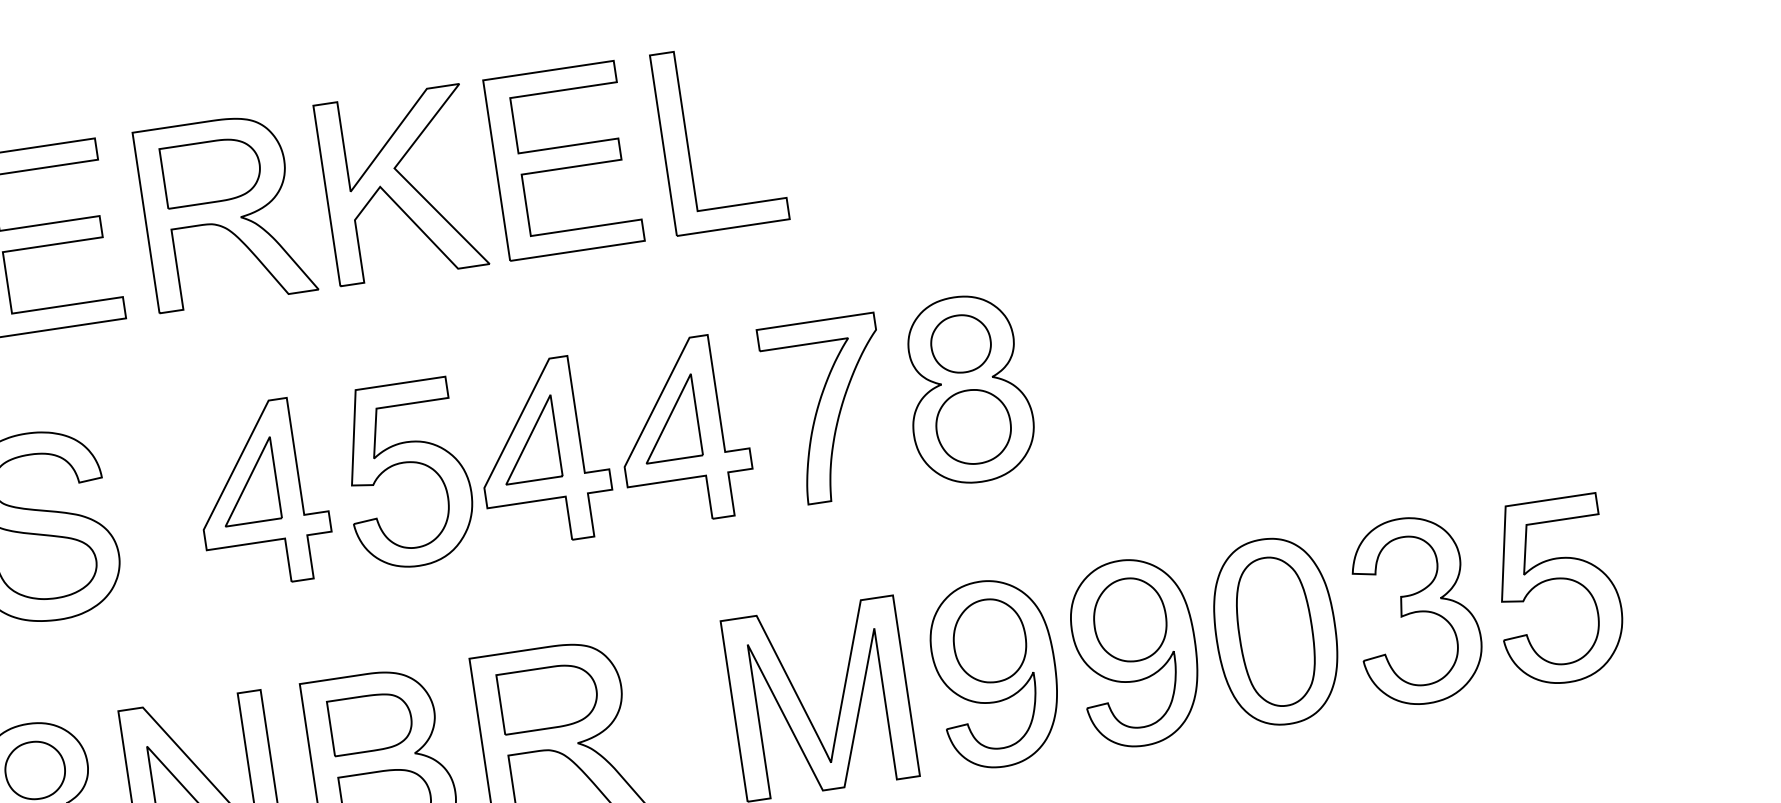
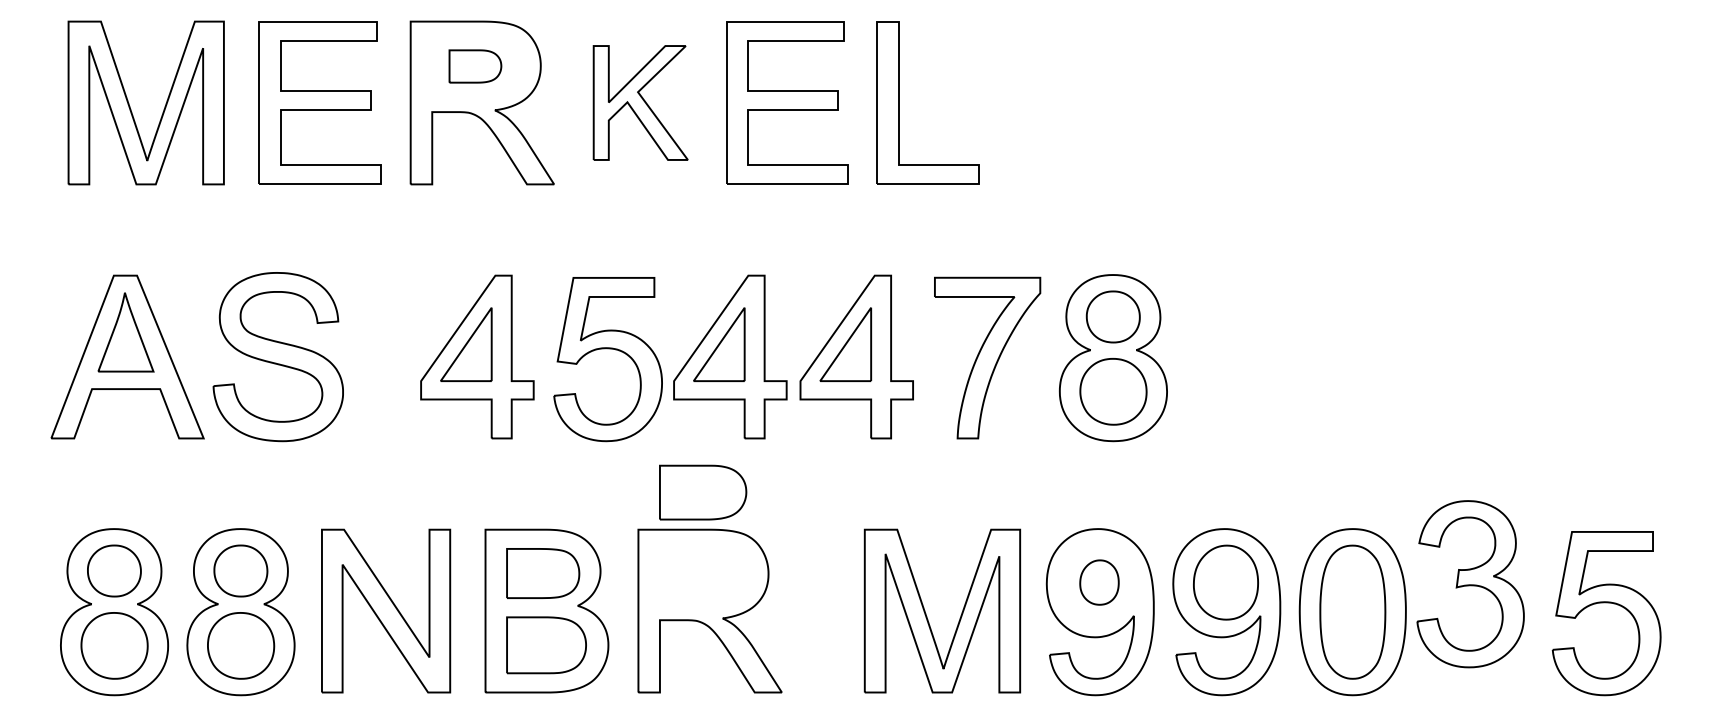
part: (211, 171) -> (475, 66), size x0.6
part: (400, 184) -> (640, 102), size x0.7
part: (1416, 611) -> (1470, 584), moved
part: (989, 640) -> (1099, 582), size x0.6
part: (549, 697) -> (703, 492), moved

